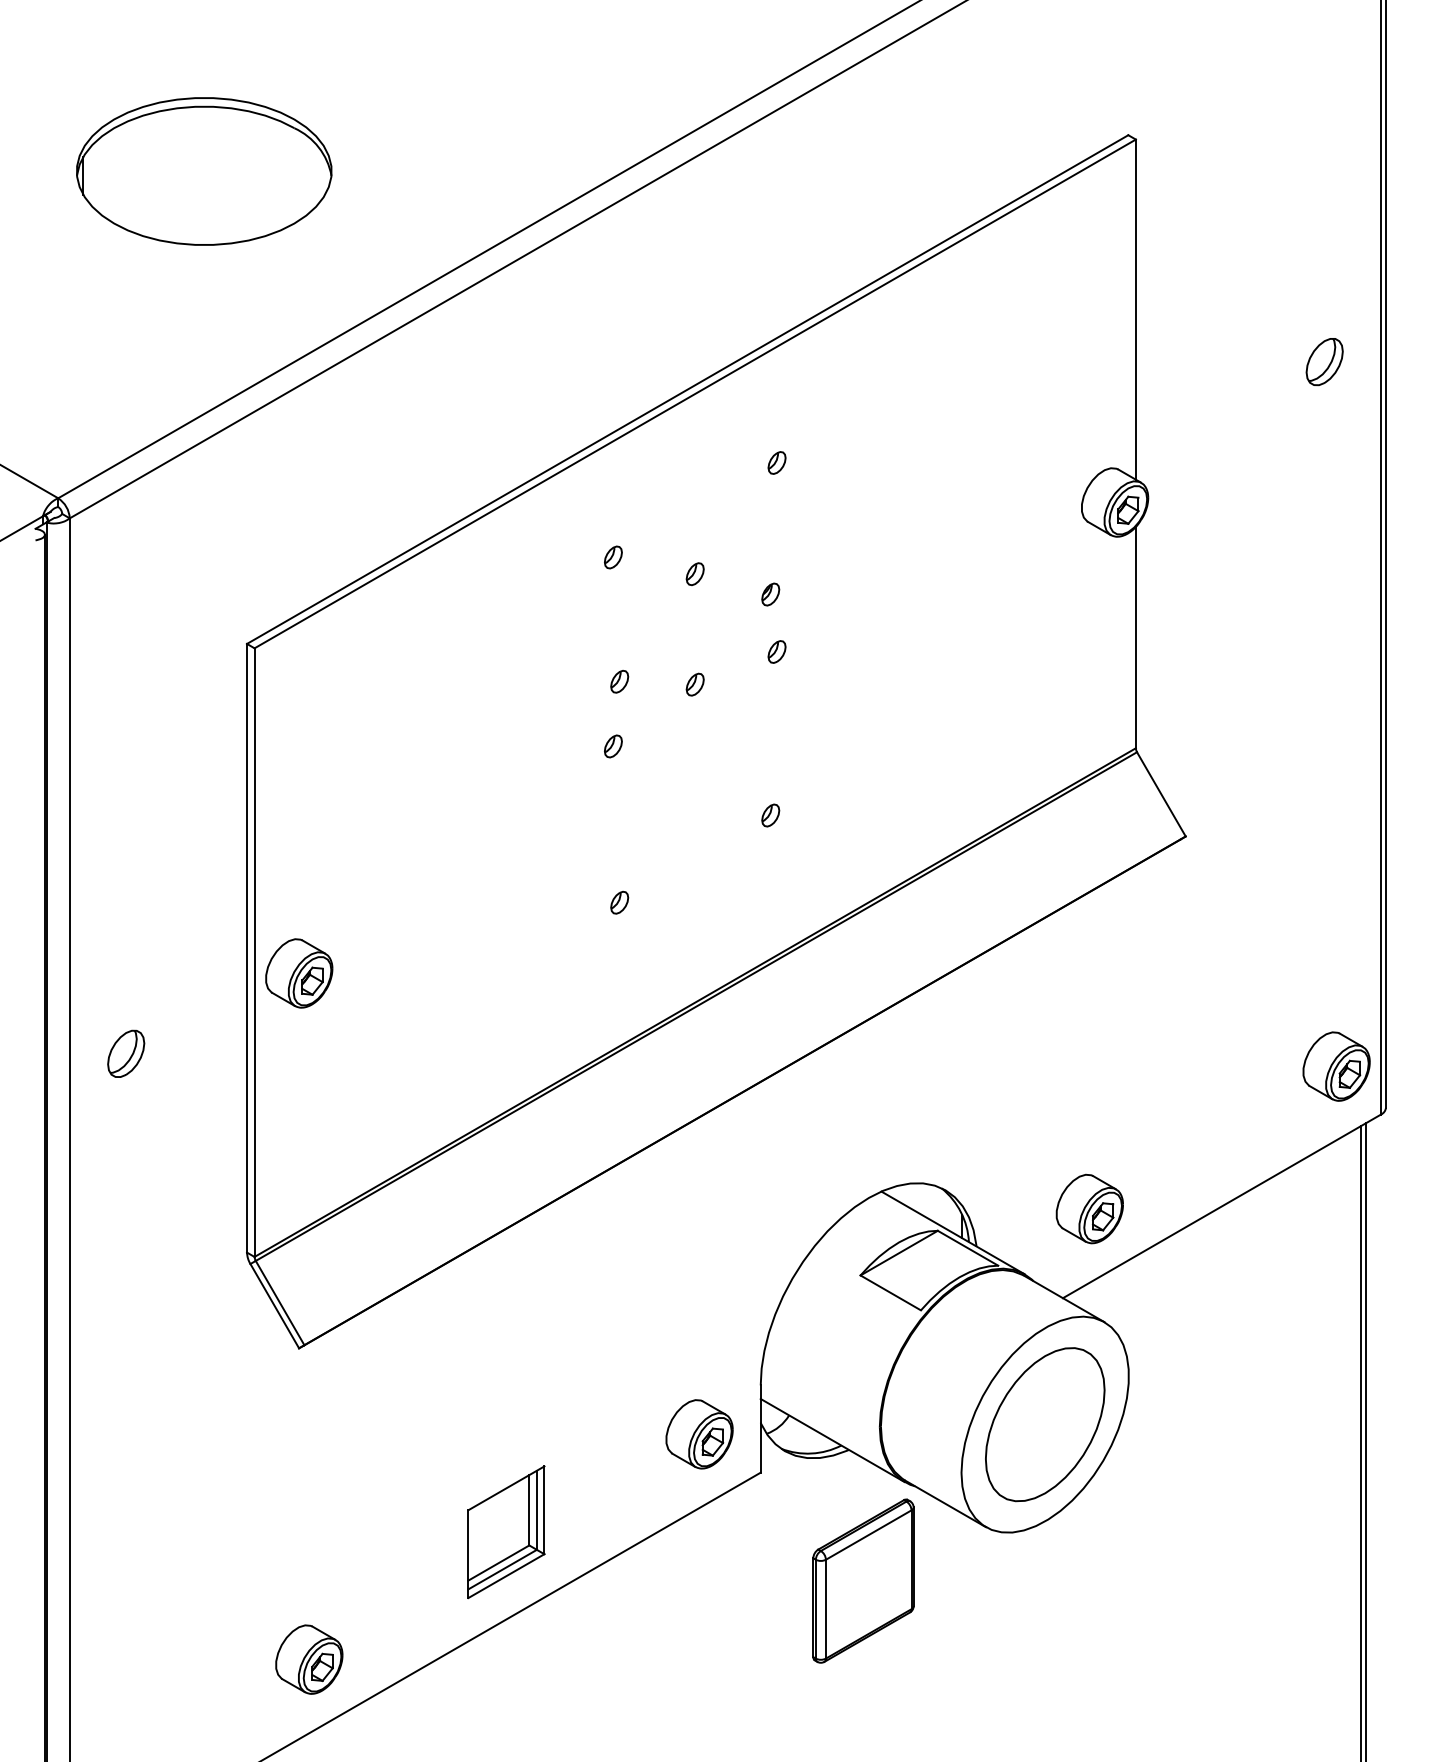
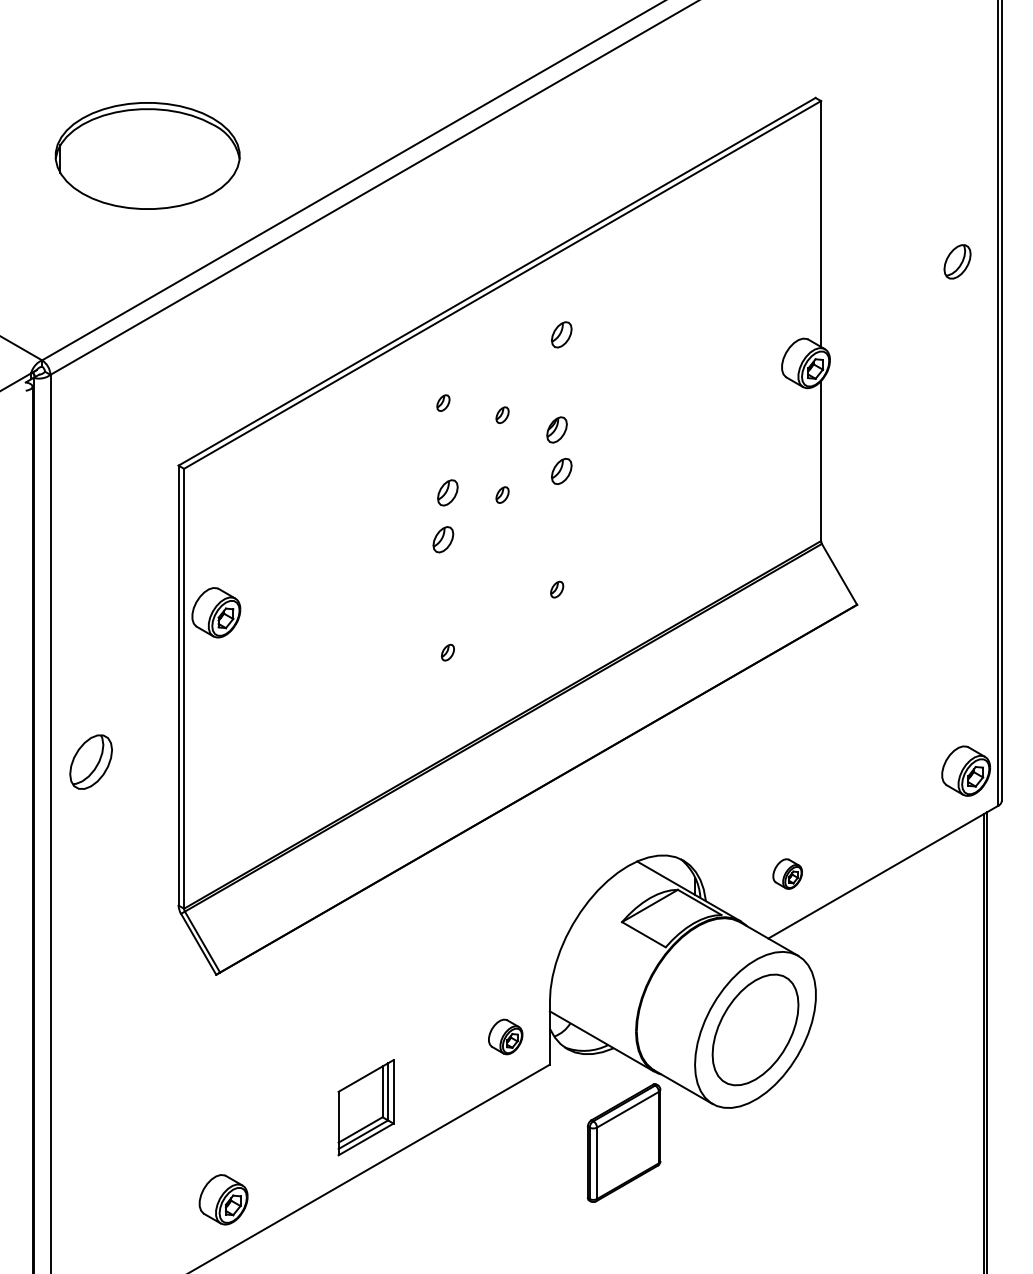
part: (204, 171) -> (147, 155), moved
part: (776, 462) -> (561, 334), size x1.6
part: (770, 594) -> (556, 429), size x1.6
part: (776, 651) -> (561, 471), size x1.6
part: (619, 681) -> (447, 492), size x1.6
part: (613, 746) -> (443, 539), size x1.6
part: (299, 973) -> (216, 612), moved
part: (126, 1053) -> (91, 761), size x1.6
part: (1089, 1208) -> (787, 873), size x0.6
part: (699, 1434) -> (505, 1037), size x0.7

